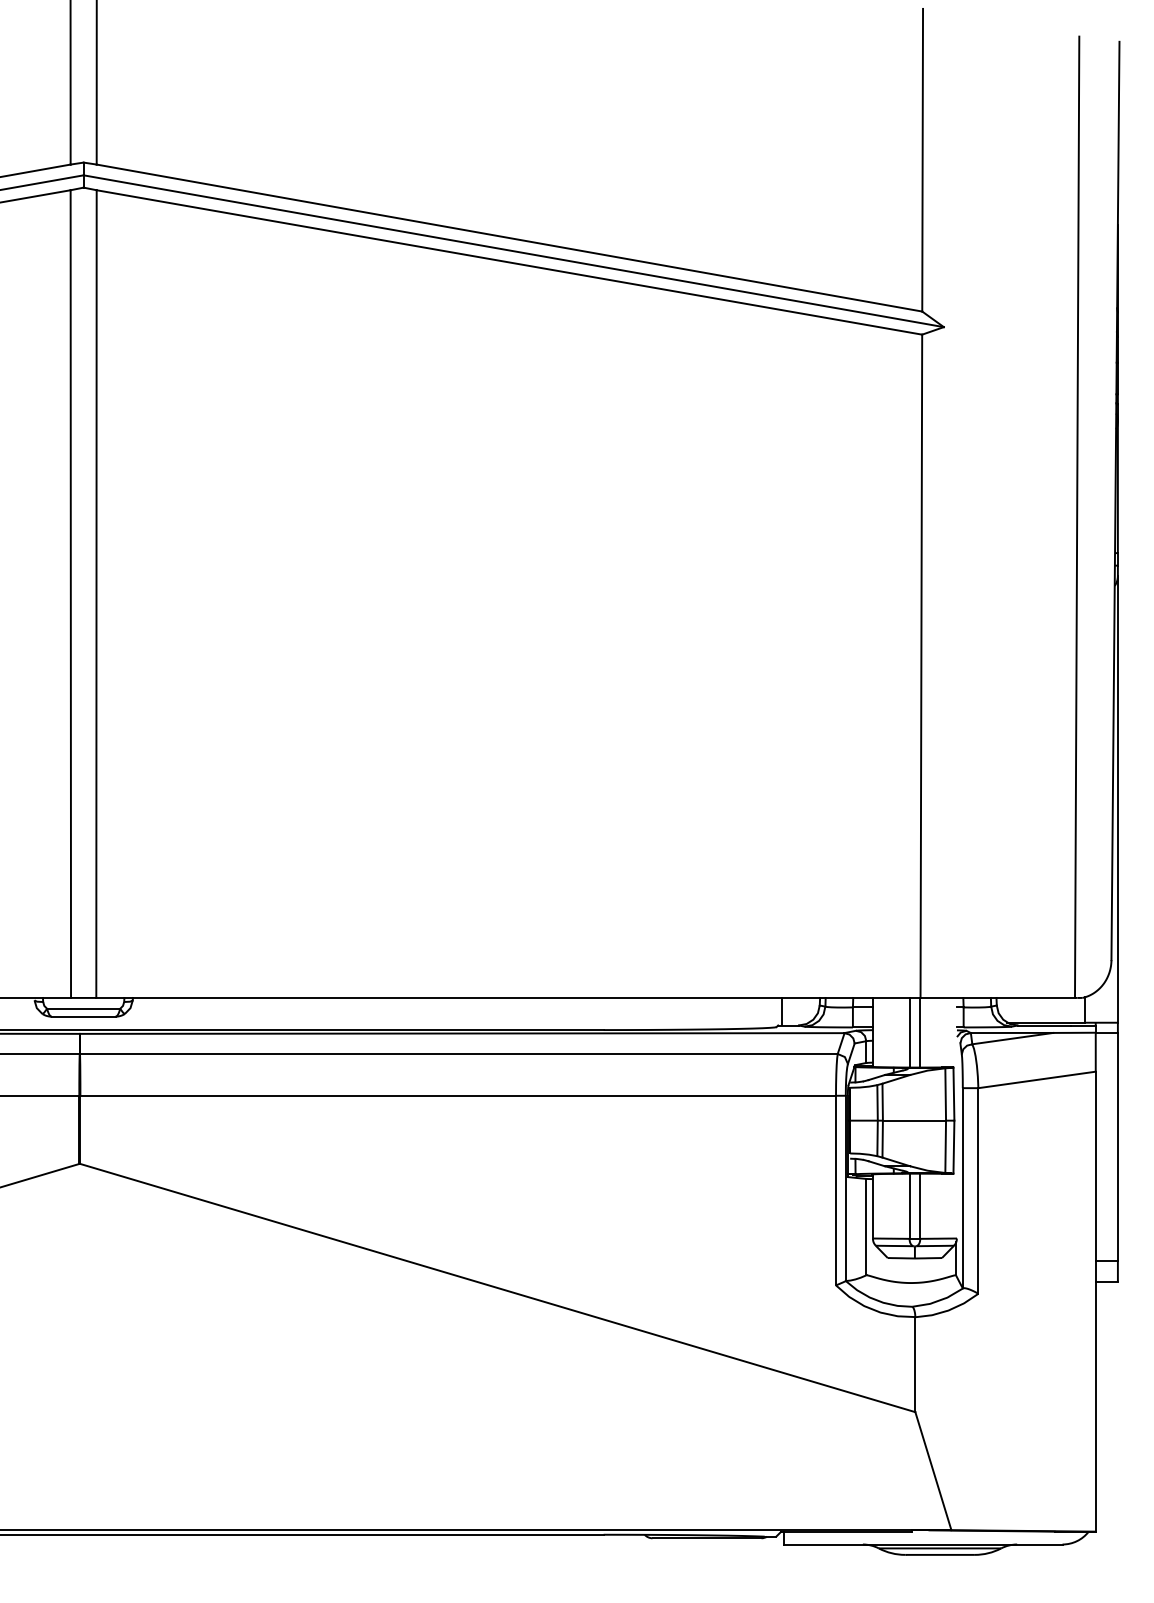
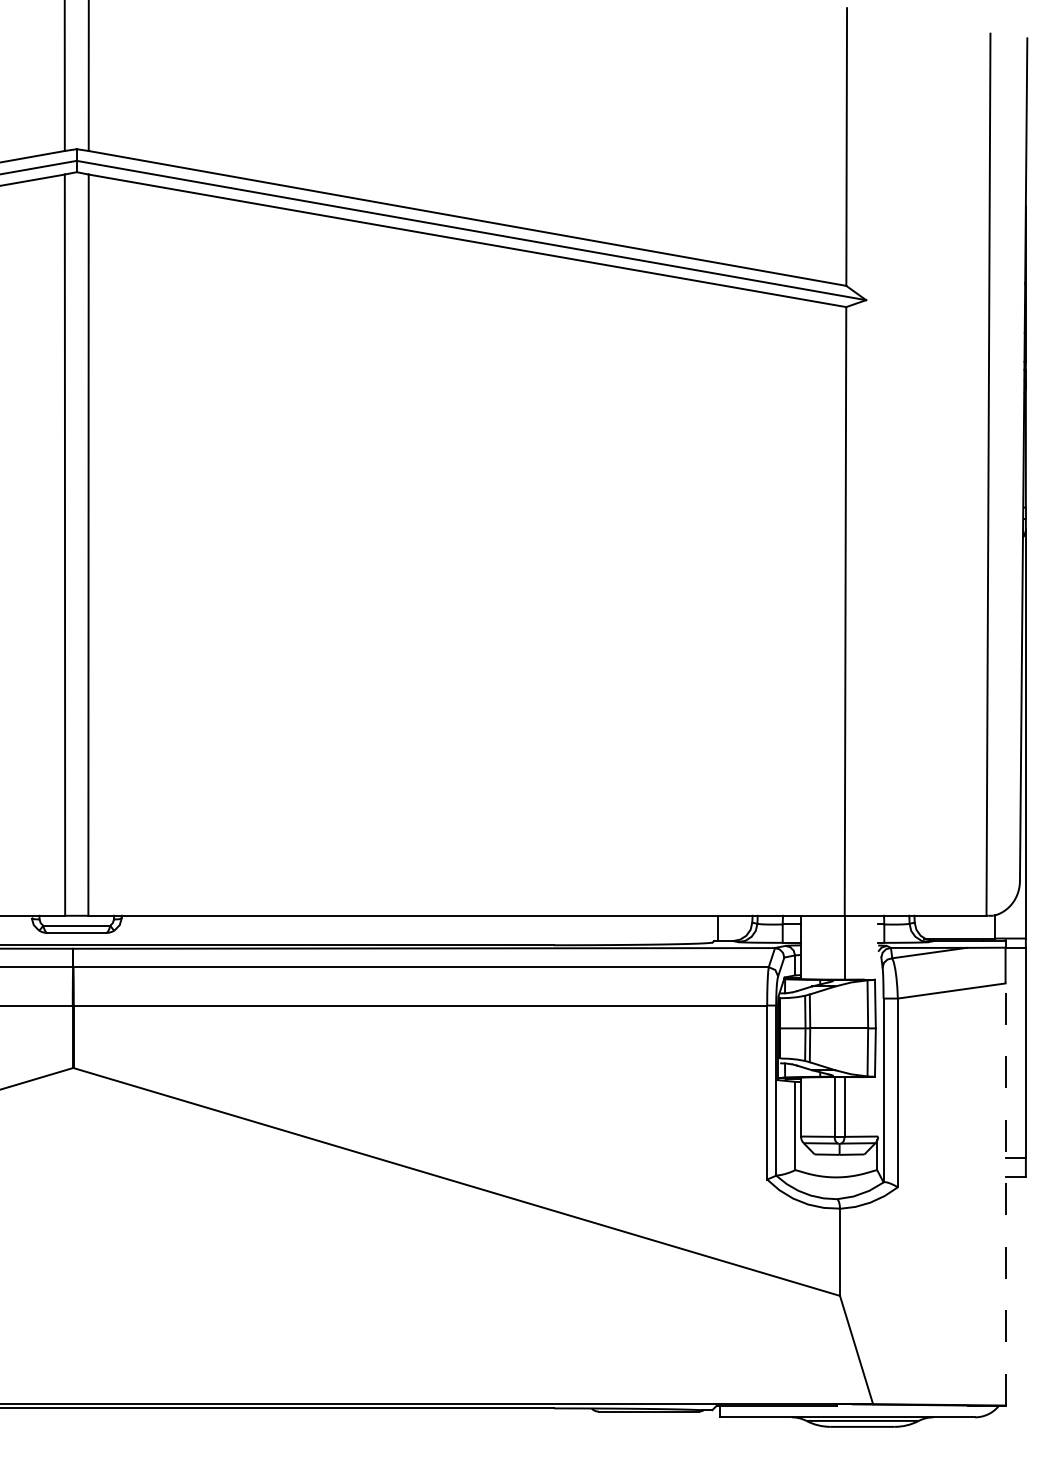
line: (909, 1032) -> (834, 947), removed
line: (1095, 1301) -> (1005, 1194), solid -> dashed

